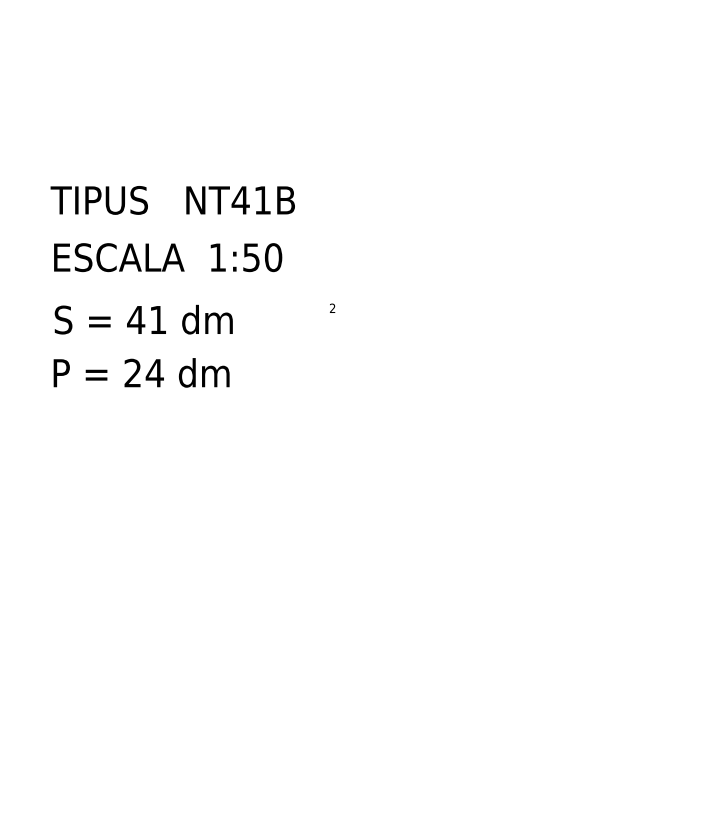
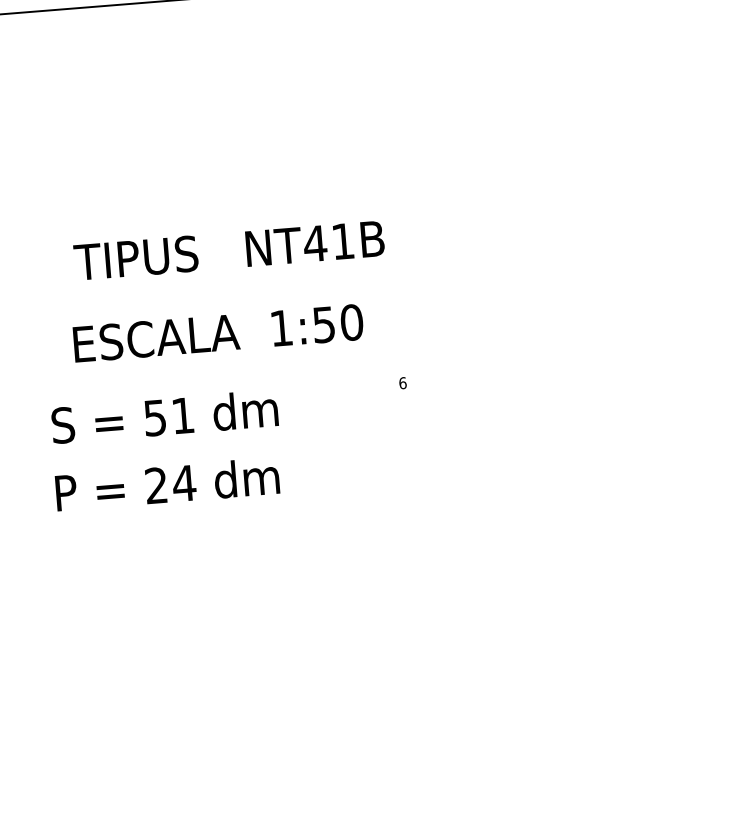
text: (172, 200) -> (228, 250), moved
text: (168, 257) -> (218, 333), moved
text: (332, 308) -> (402, 383), 2 -> 6
text: (136, 320) -> (155, 418), 41 -> 51

